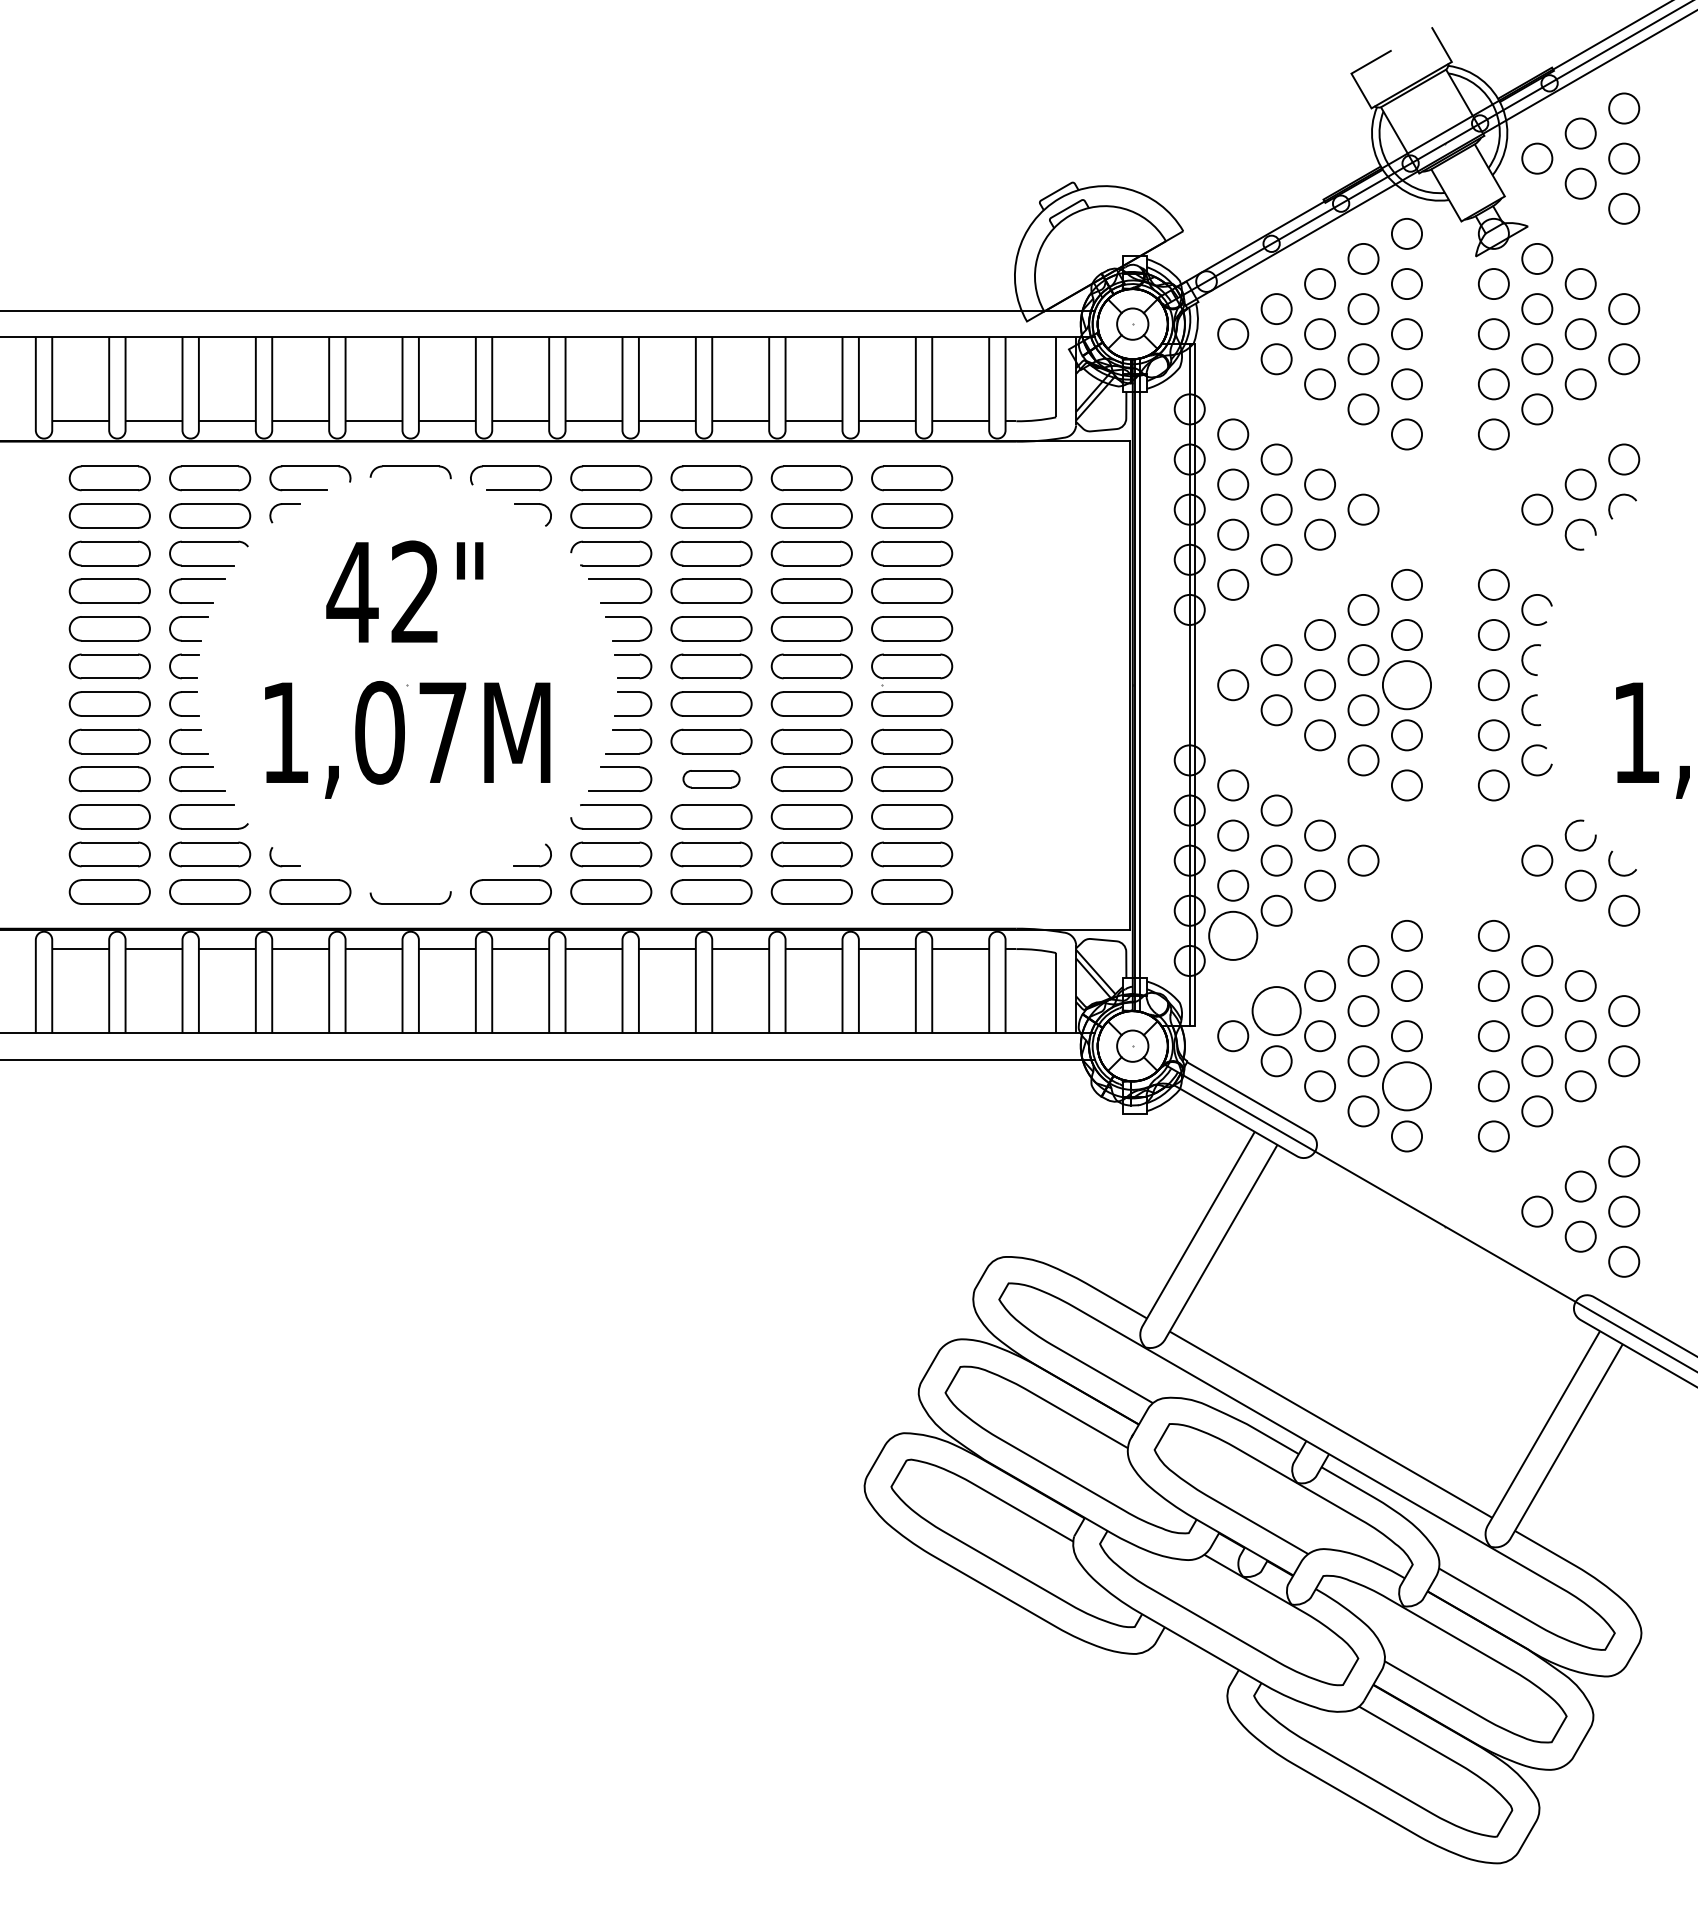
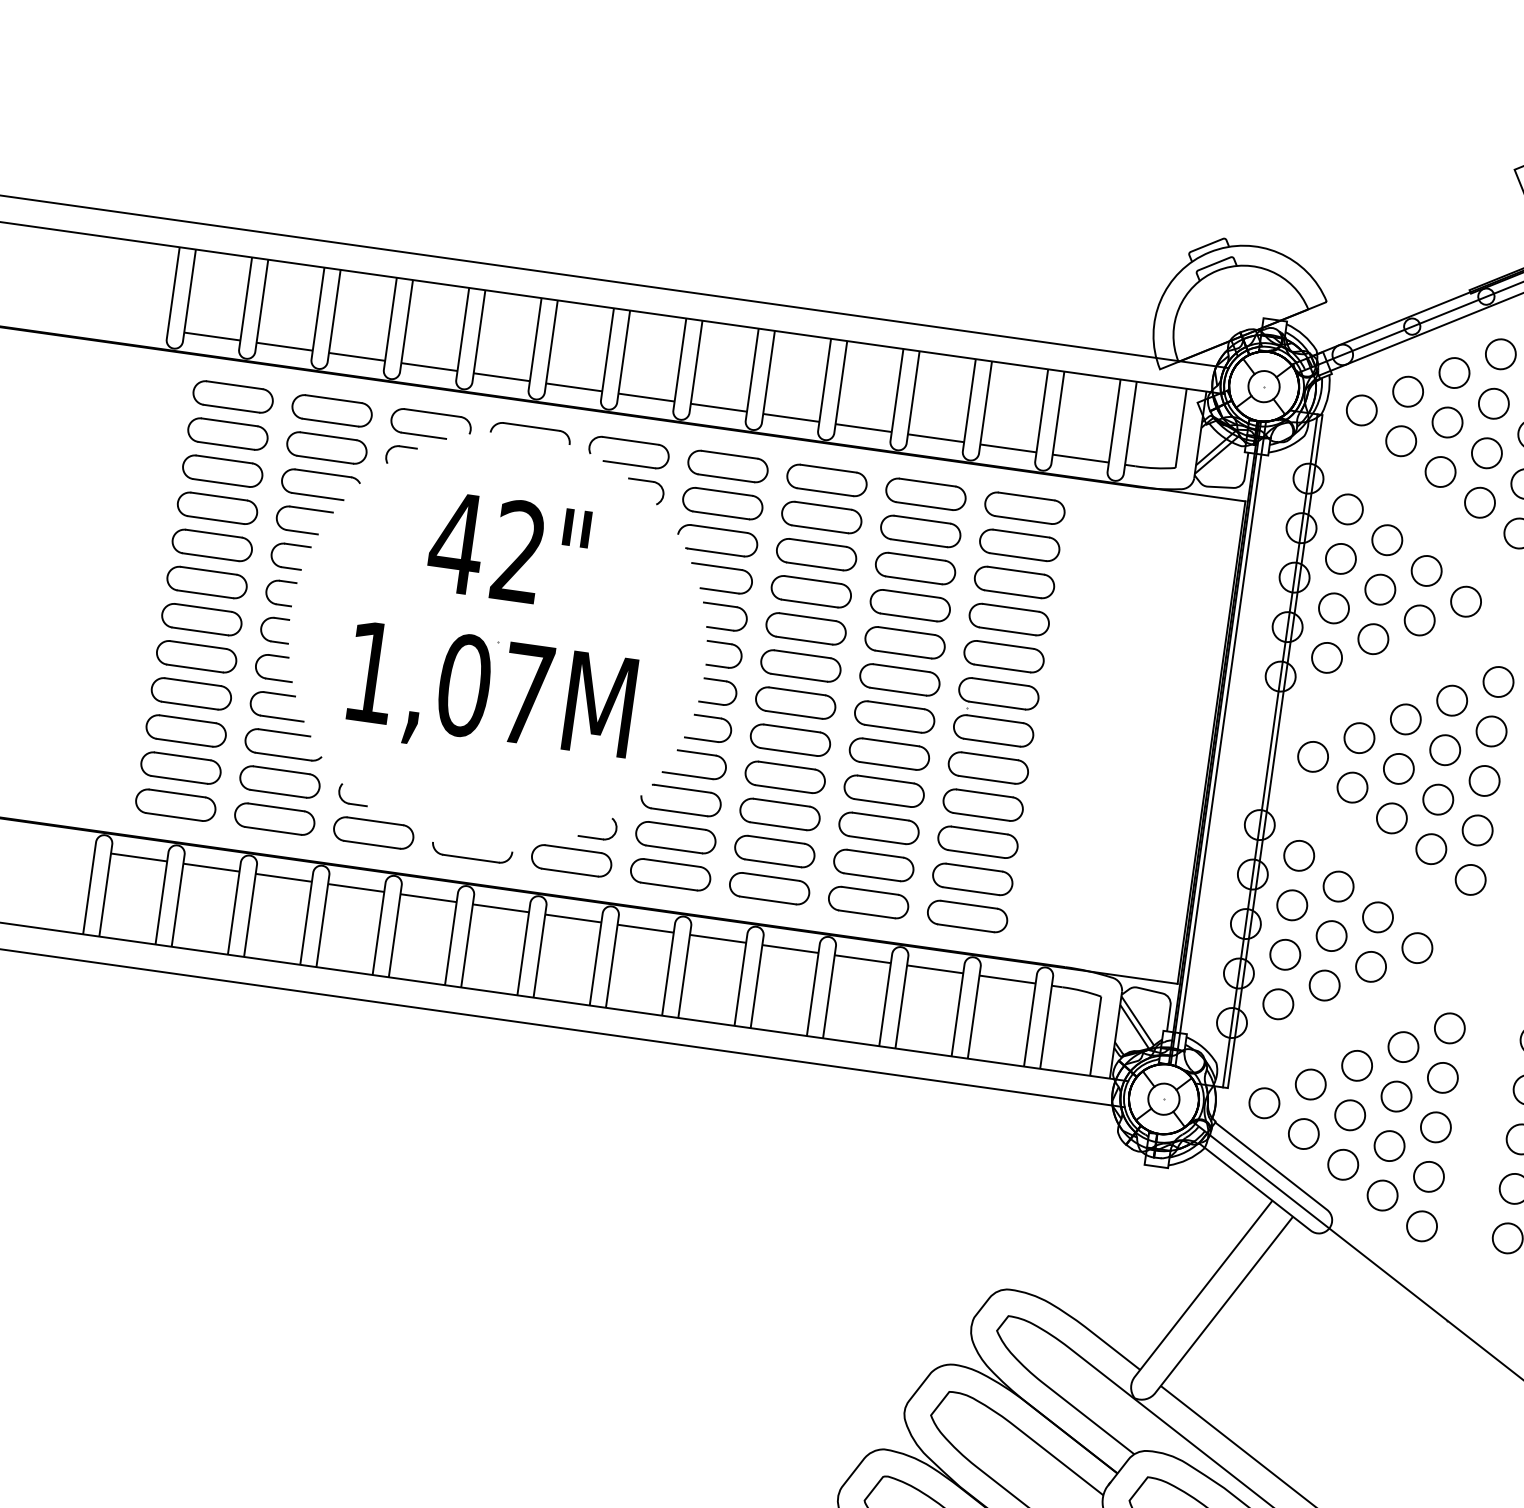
circle: (1406, 685) -> (1484, 781), size x0.62
part: (711, 778) -> (785, 776), size x1.43
circle: (1233, 935) -> (1278, 1003), size x0.62
circle: (1276, 1011) -> (1310, 1084), size x0.62
circle: (1406, 1086) -> (1428, 1176), size x0.62

